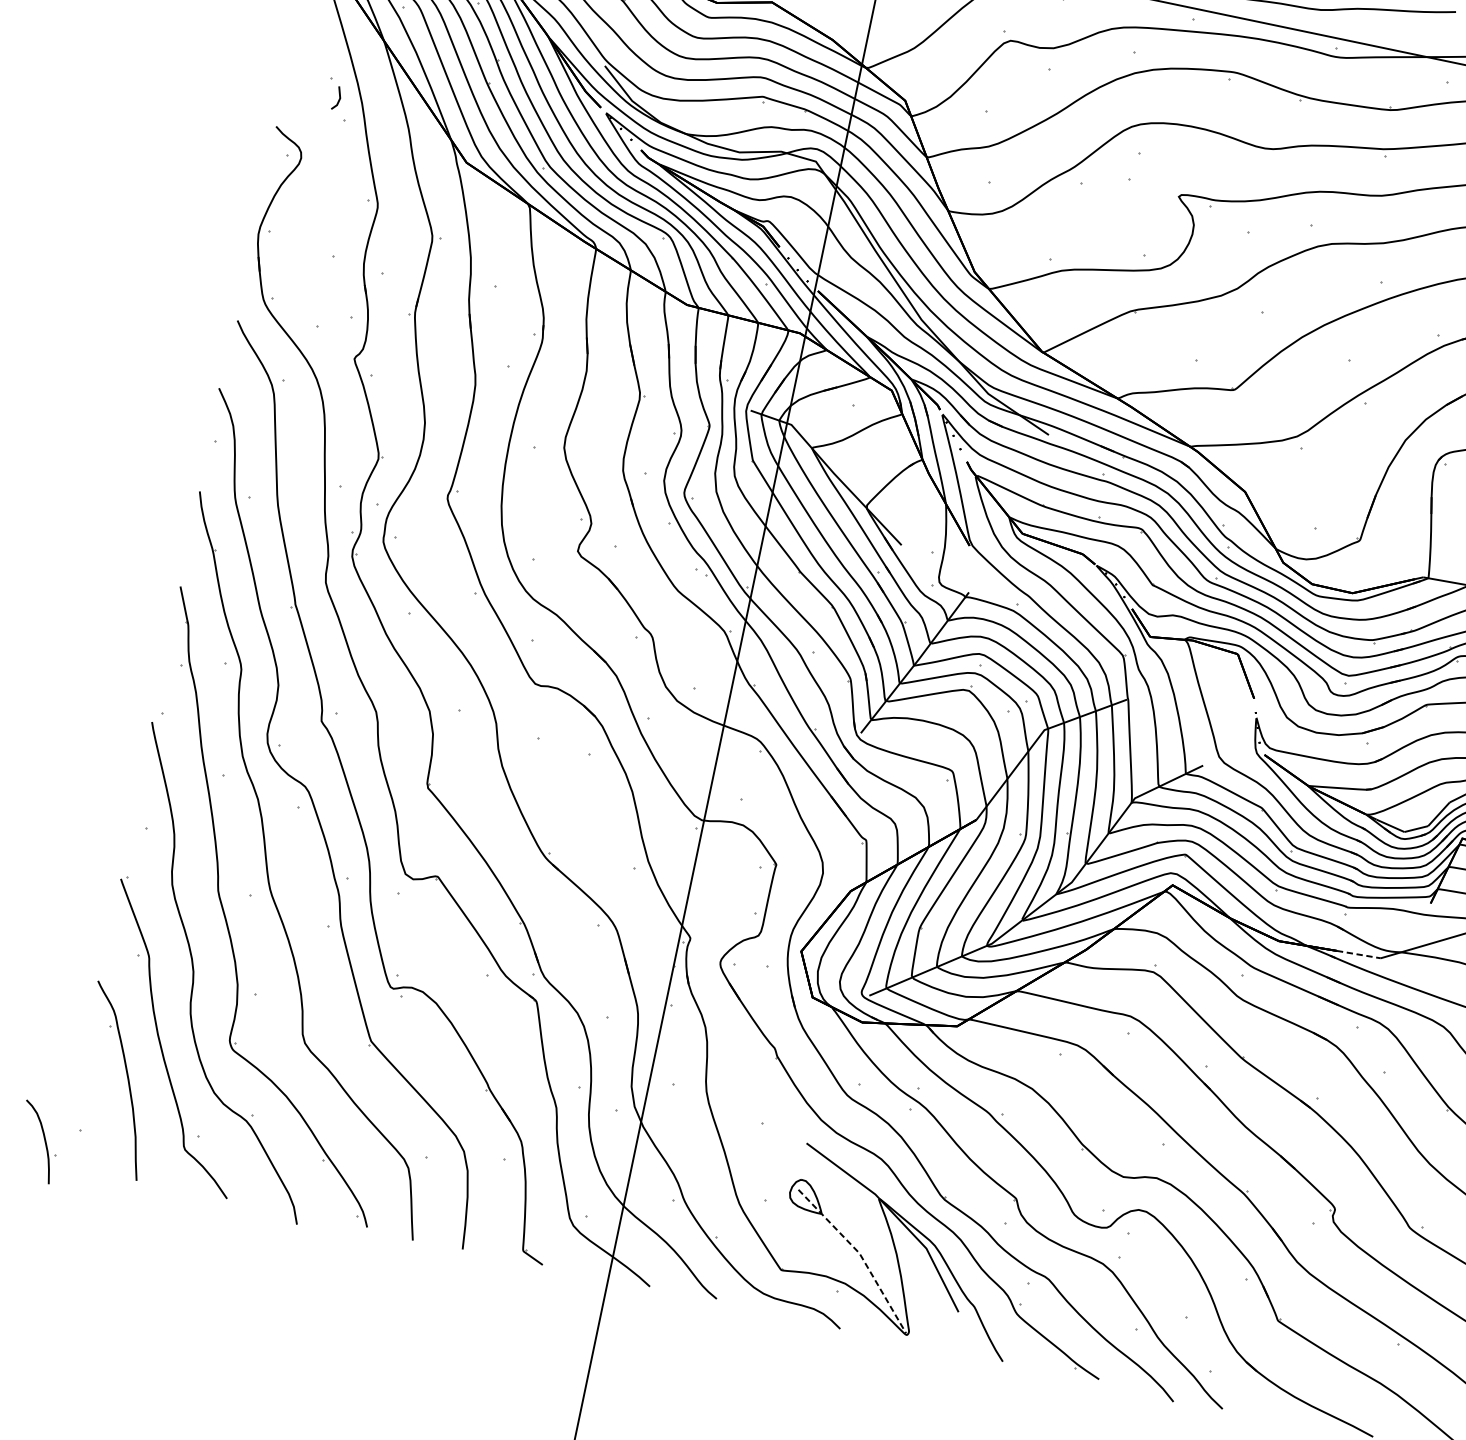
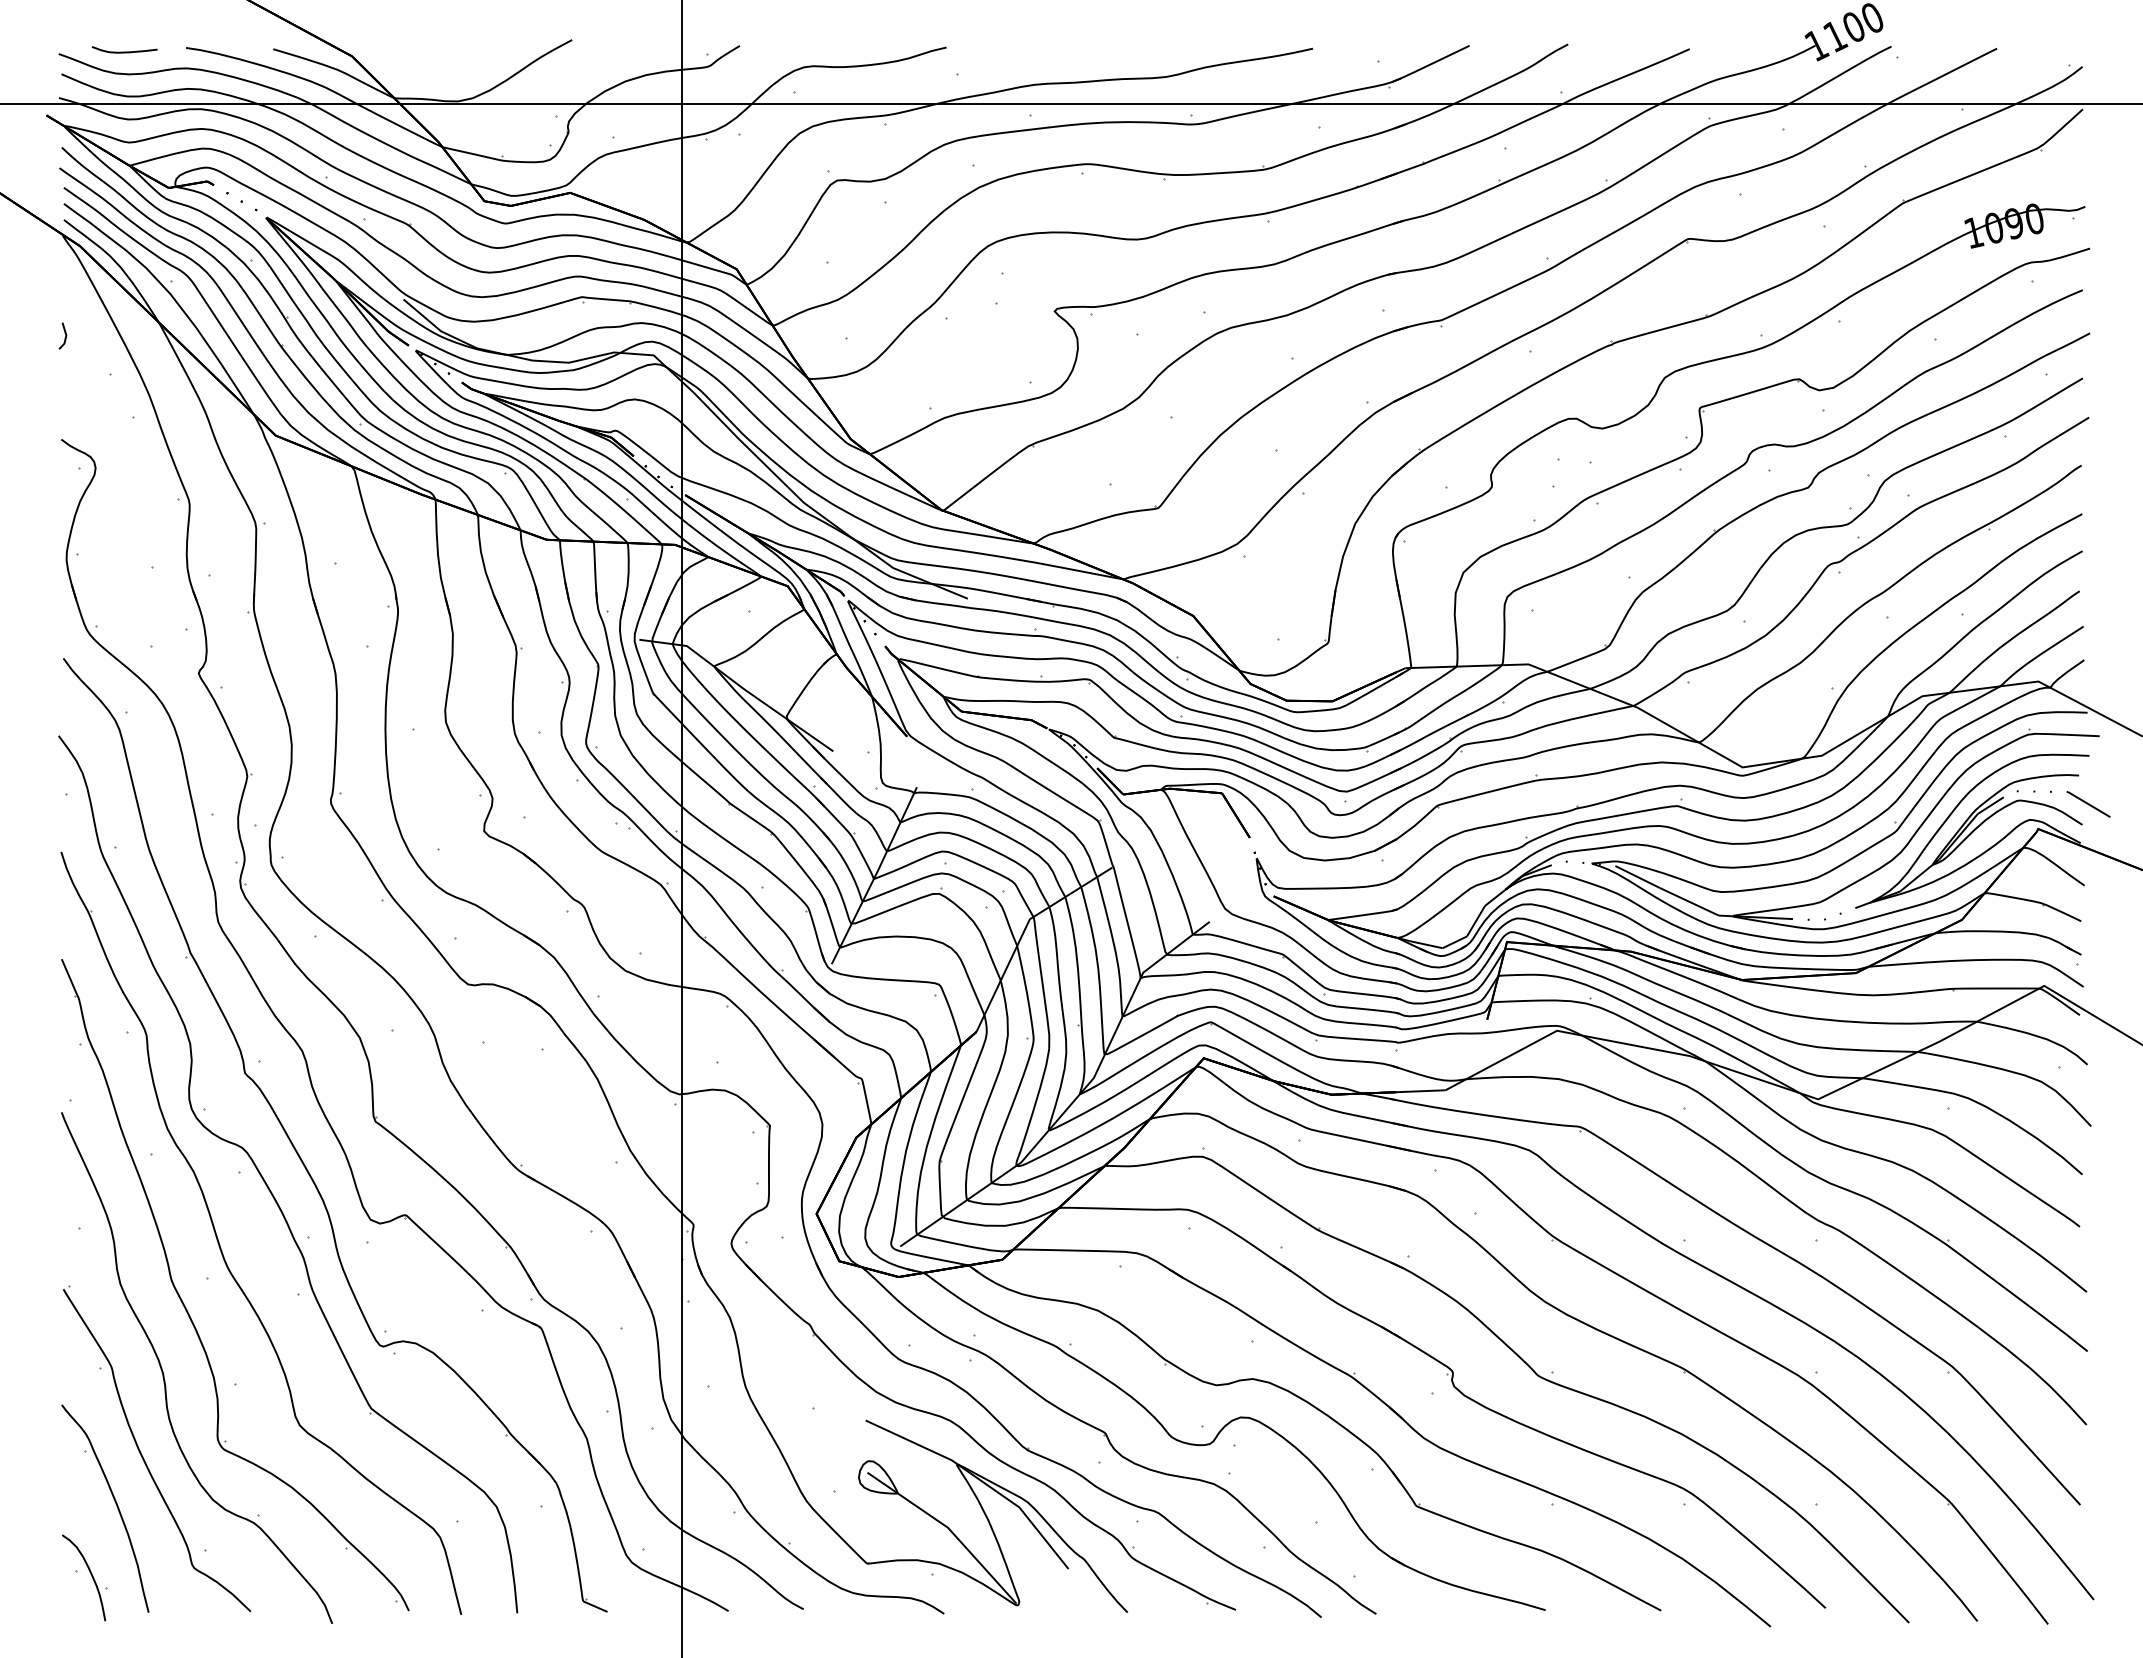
line: (338, 96) -> (64, 333), moved
line: (1359, 954) -> (1421, 1091), dashed -> solid
part: (44, 1140) -> (90, 1574), moved
line: (860, 1255) -> (949, 1529), dashed -> solid

